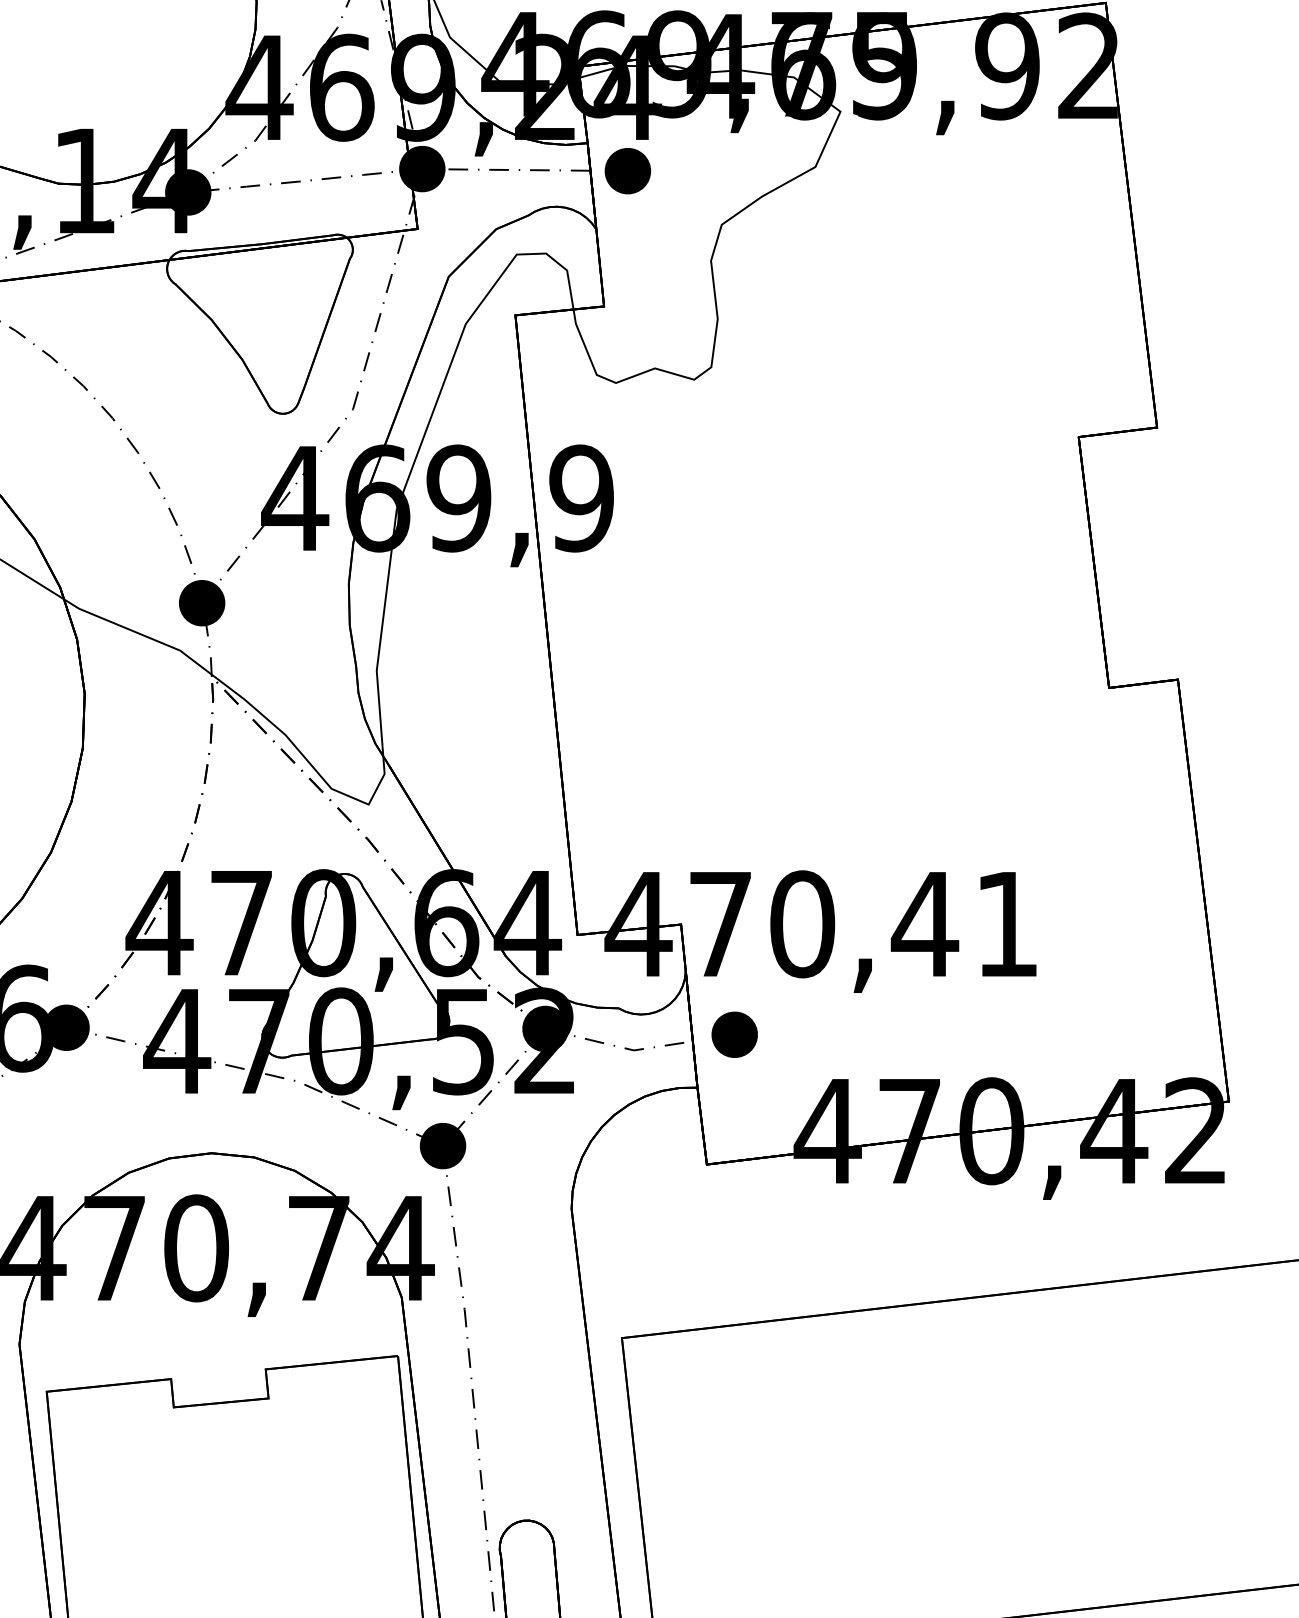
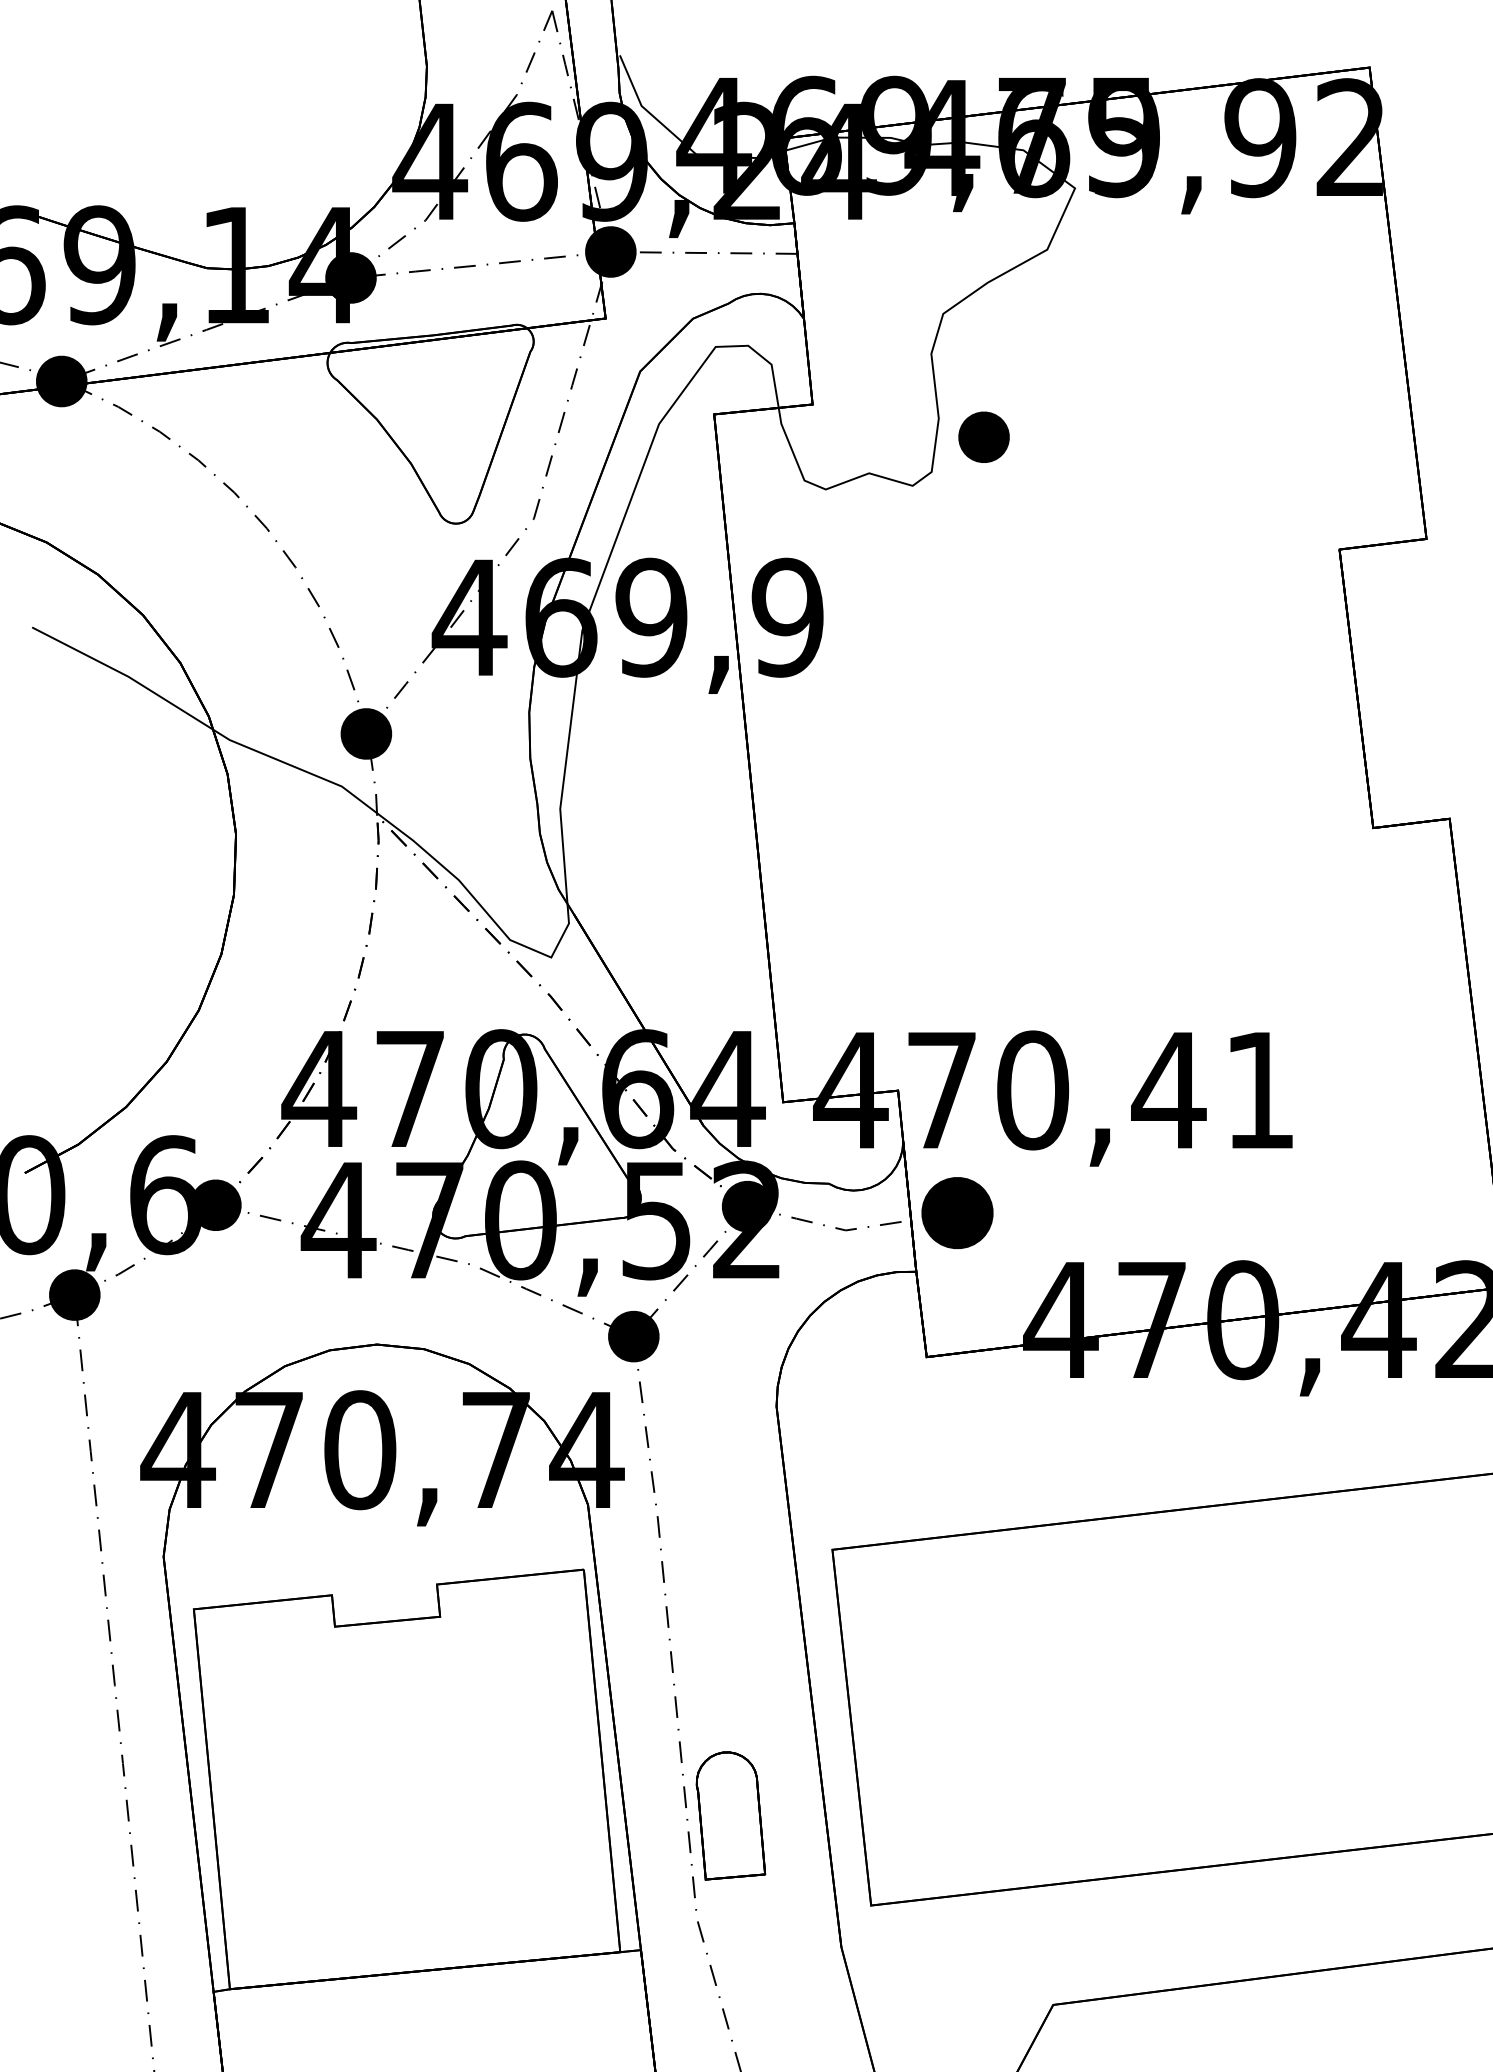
part: (627, 170) -> (983, 436), moved
part: (734, 1034) -> (957, 1212), size x1.4

